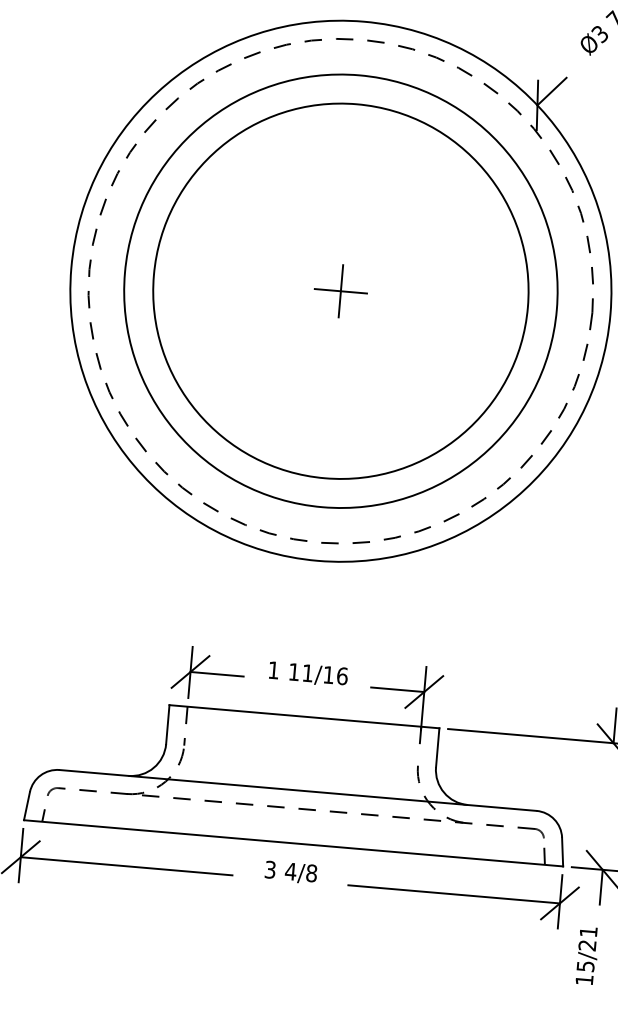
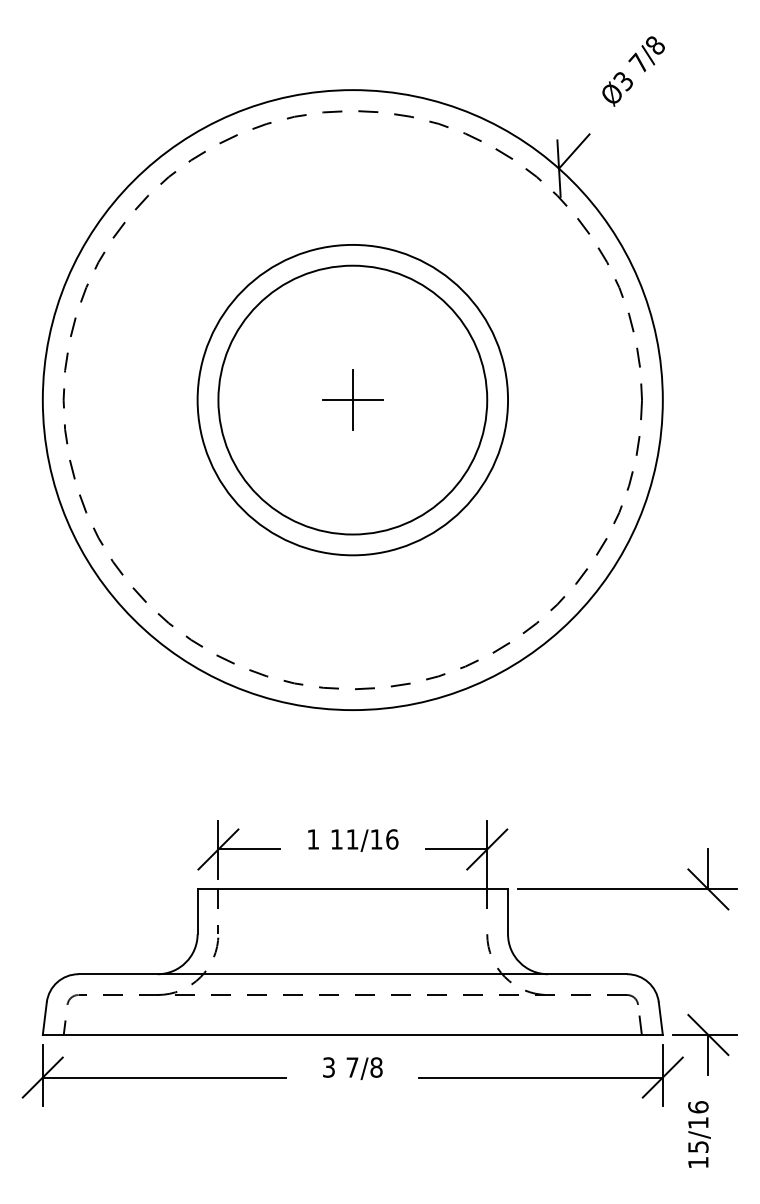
circle: (340, 290) -> (352, 399), size x0.62
circle: (340, 290) -> (352, 399), size x0.62
text: (290, 871) -> (352, 1067), 4/8 -> 7/8
text: (588, 938) -> (698, 1114), 15/21 -> 15/16

